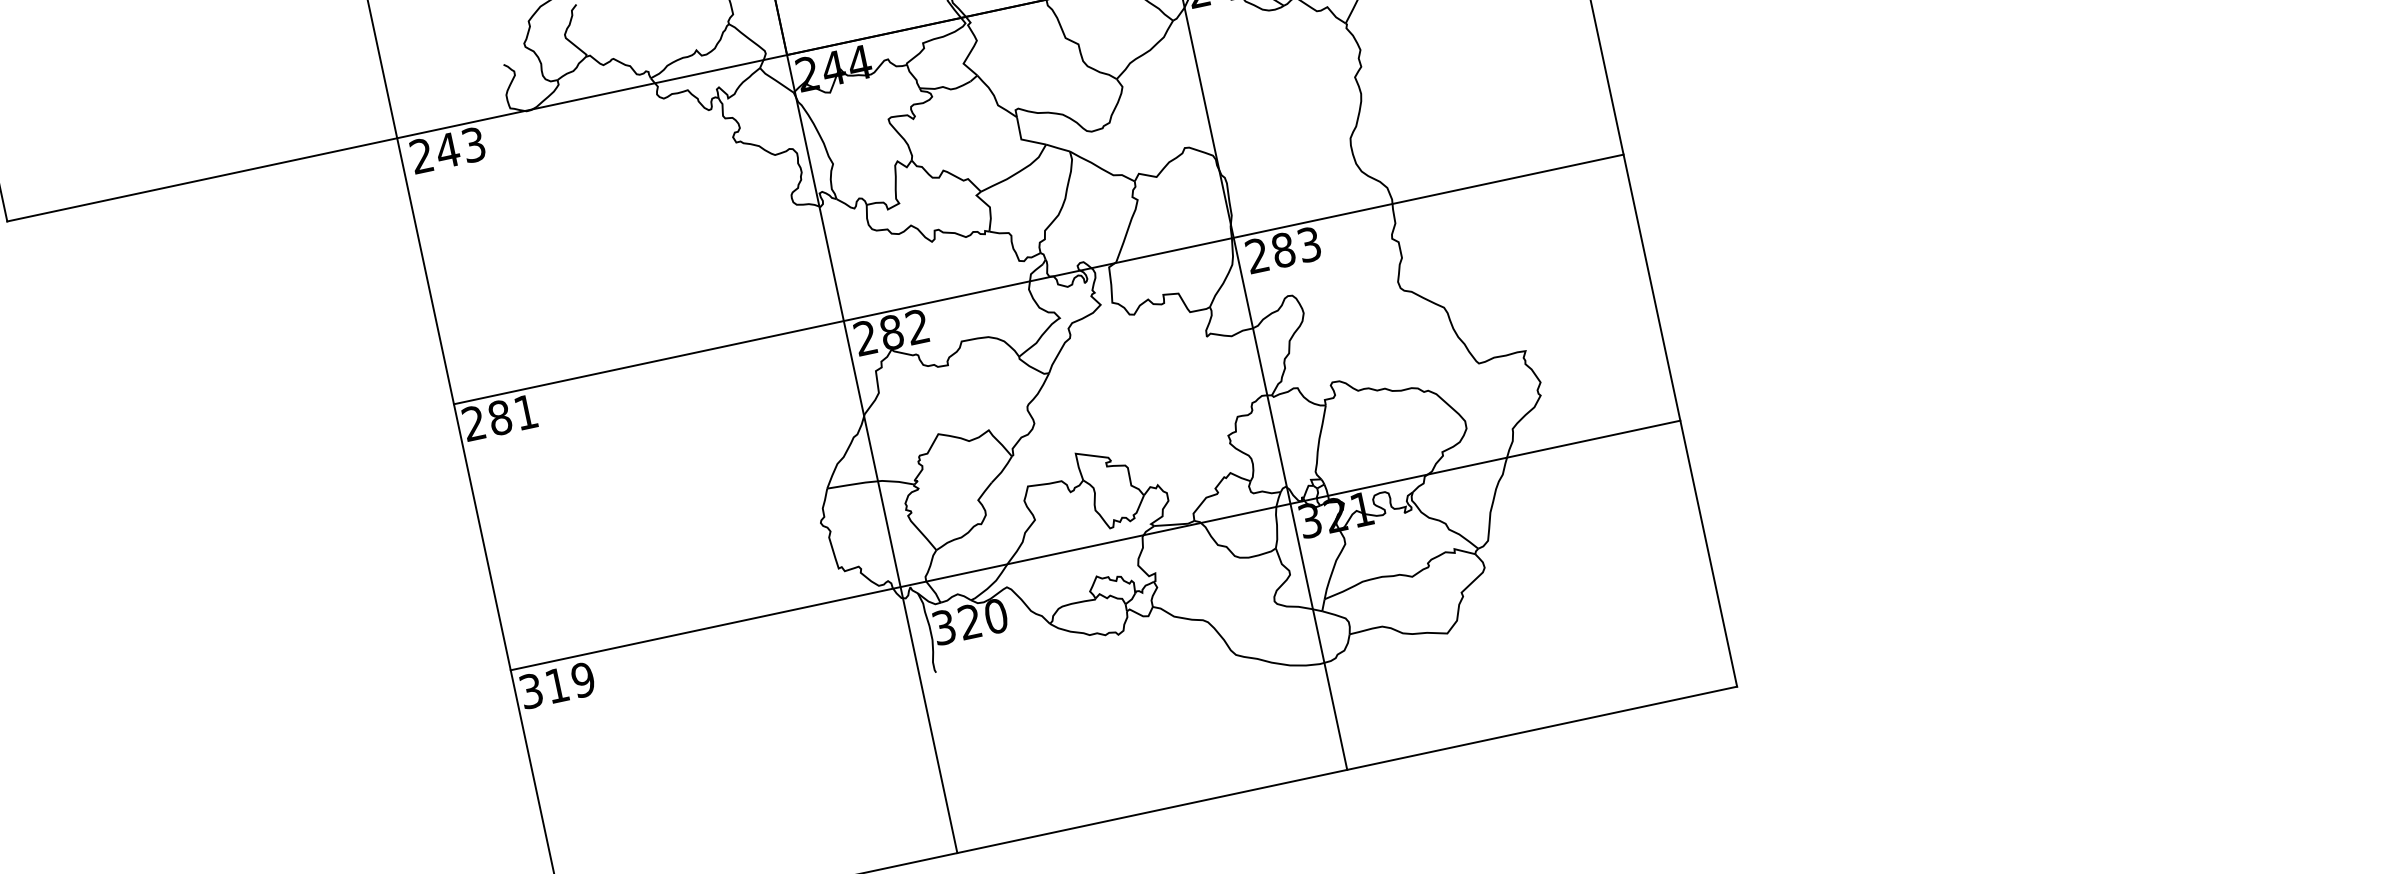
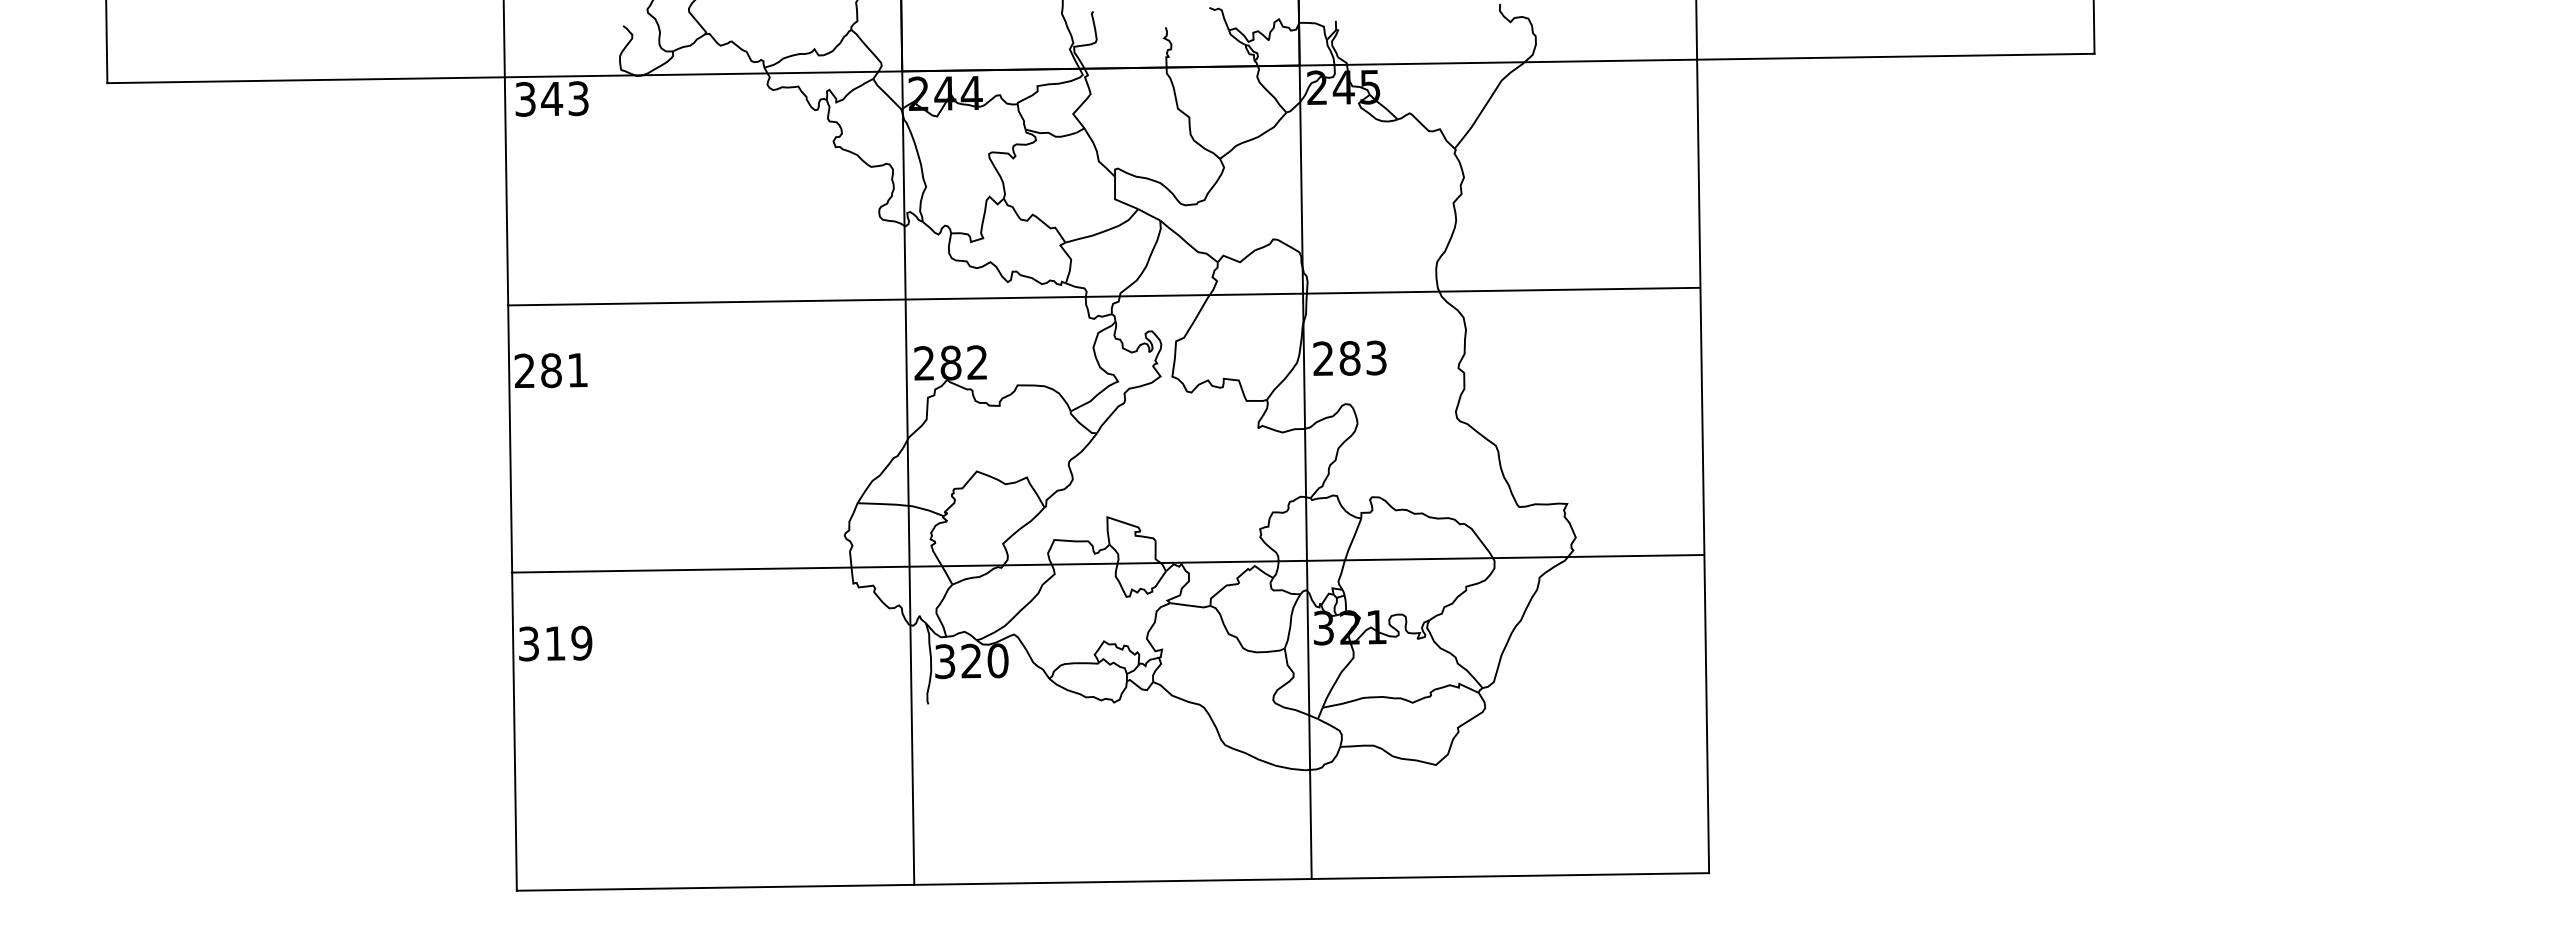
text: (421, 156) -> (525, 99), 243 -> 343
line: (1038, 279) -> (1103, 296), moved
line: (1095, 545) -> (1107, 563), moved

